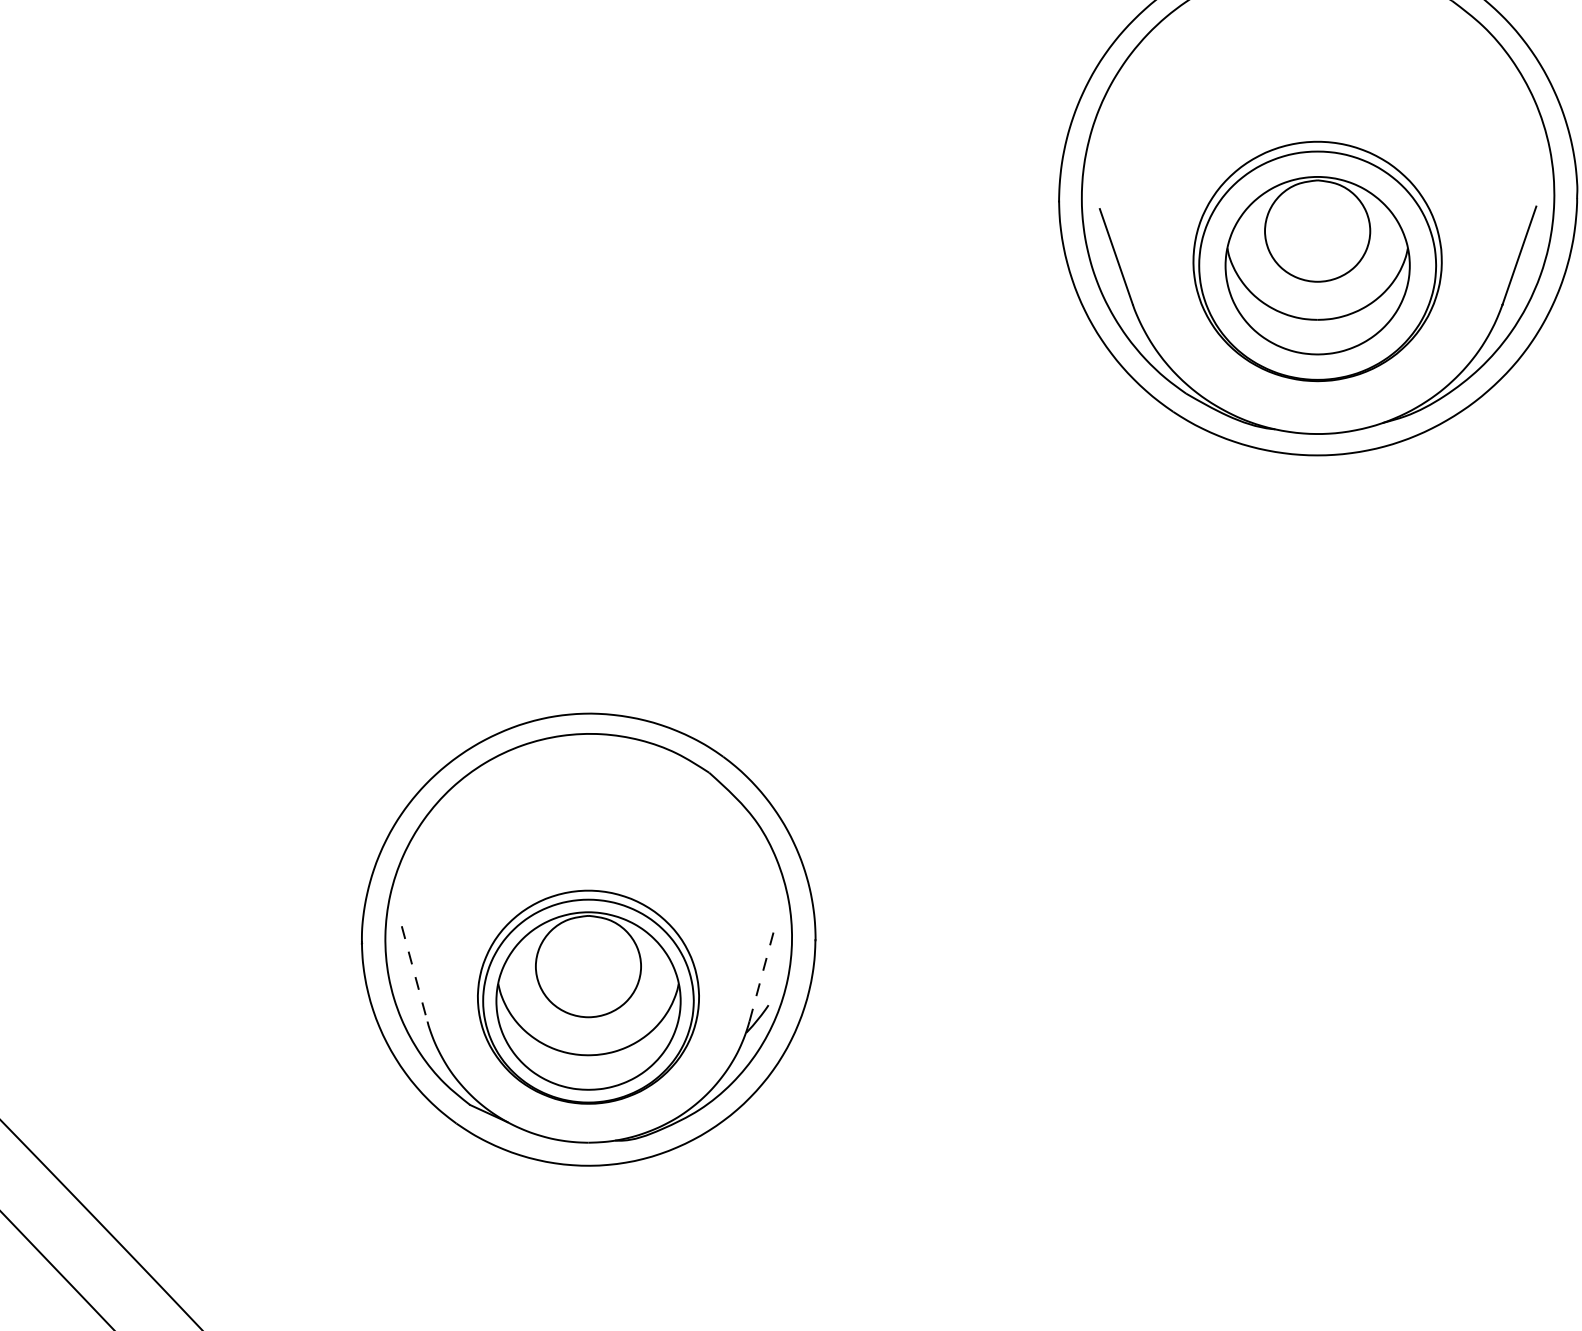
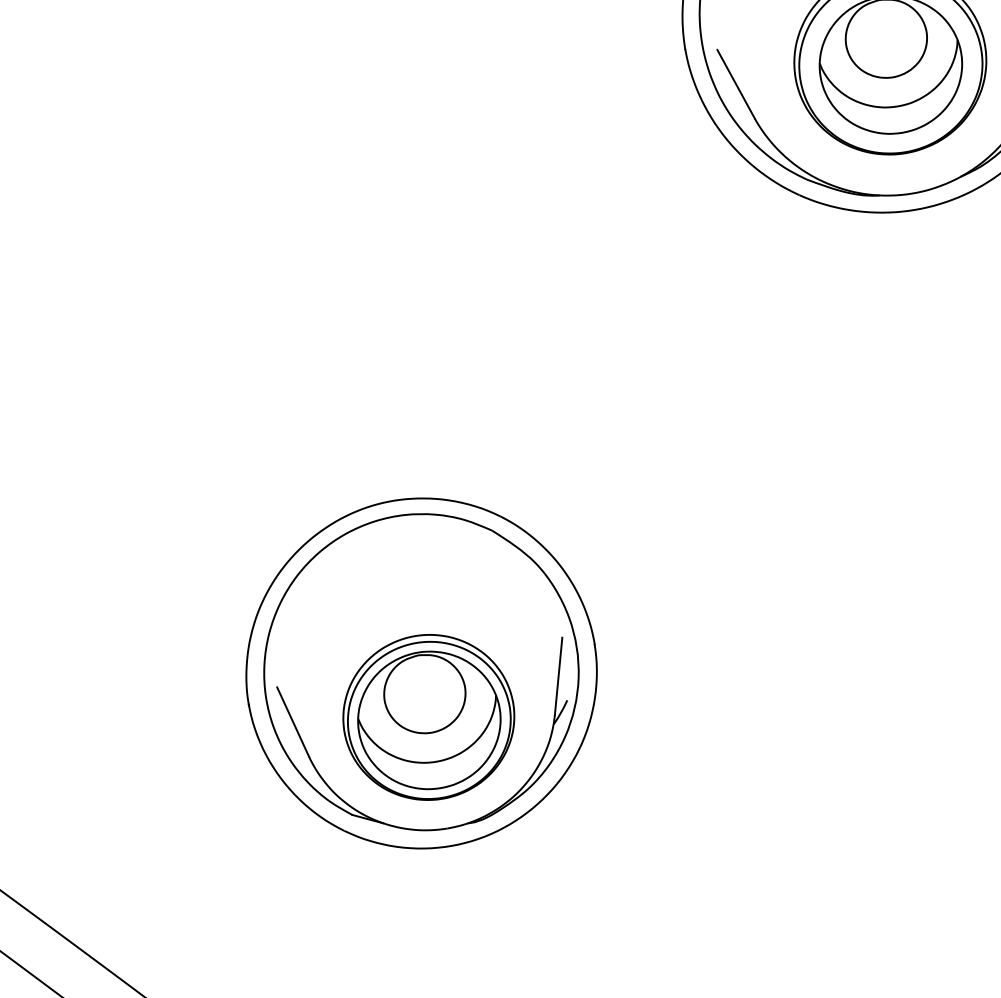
line: (762, 972) -> (558, 676), dashed -> solid
line: (414, 974) -> (293, 722), dashed -> solid

